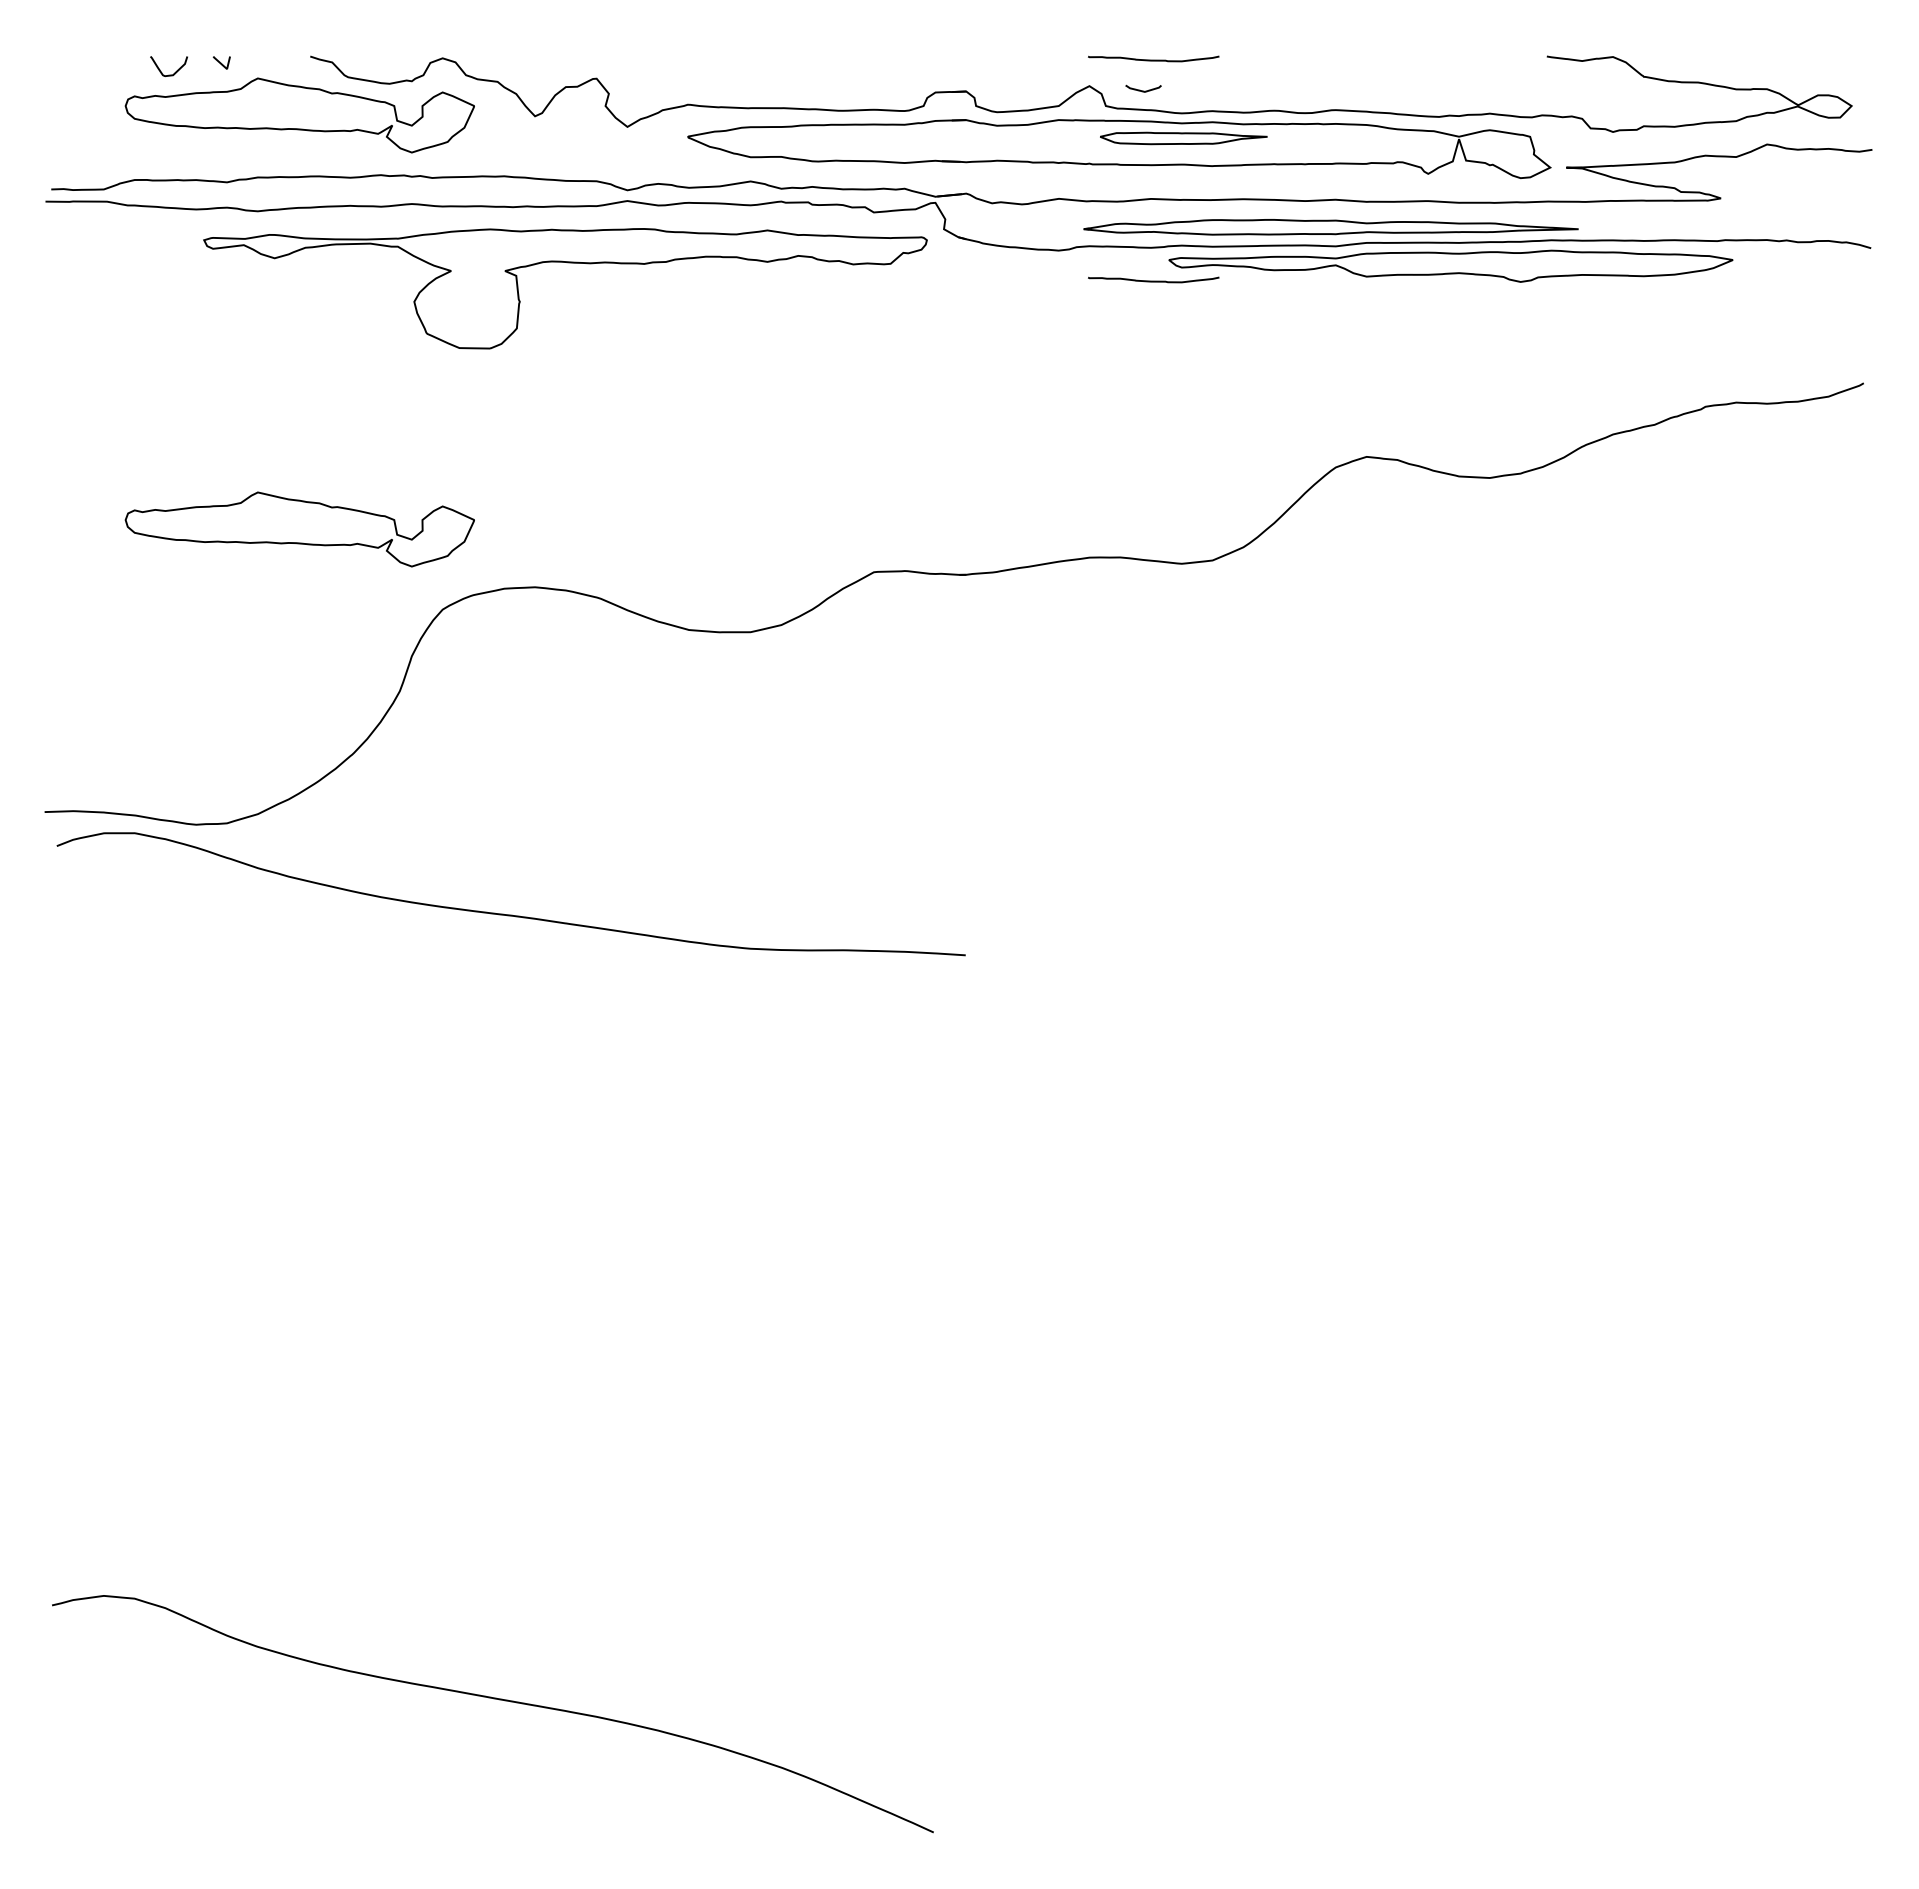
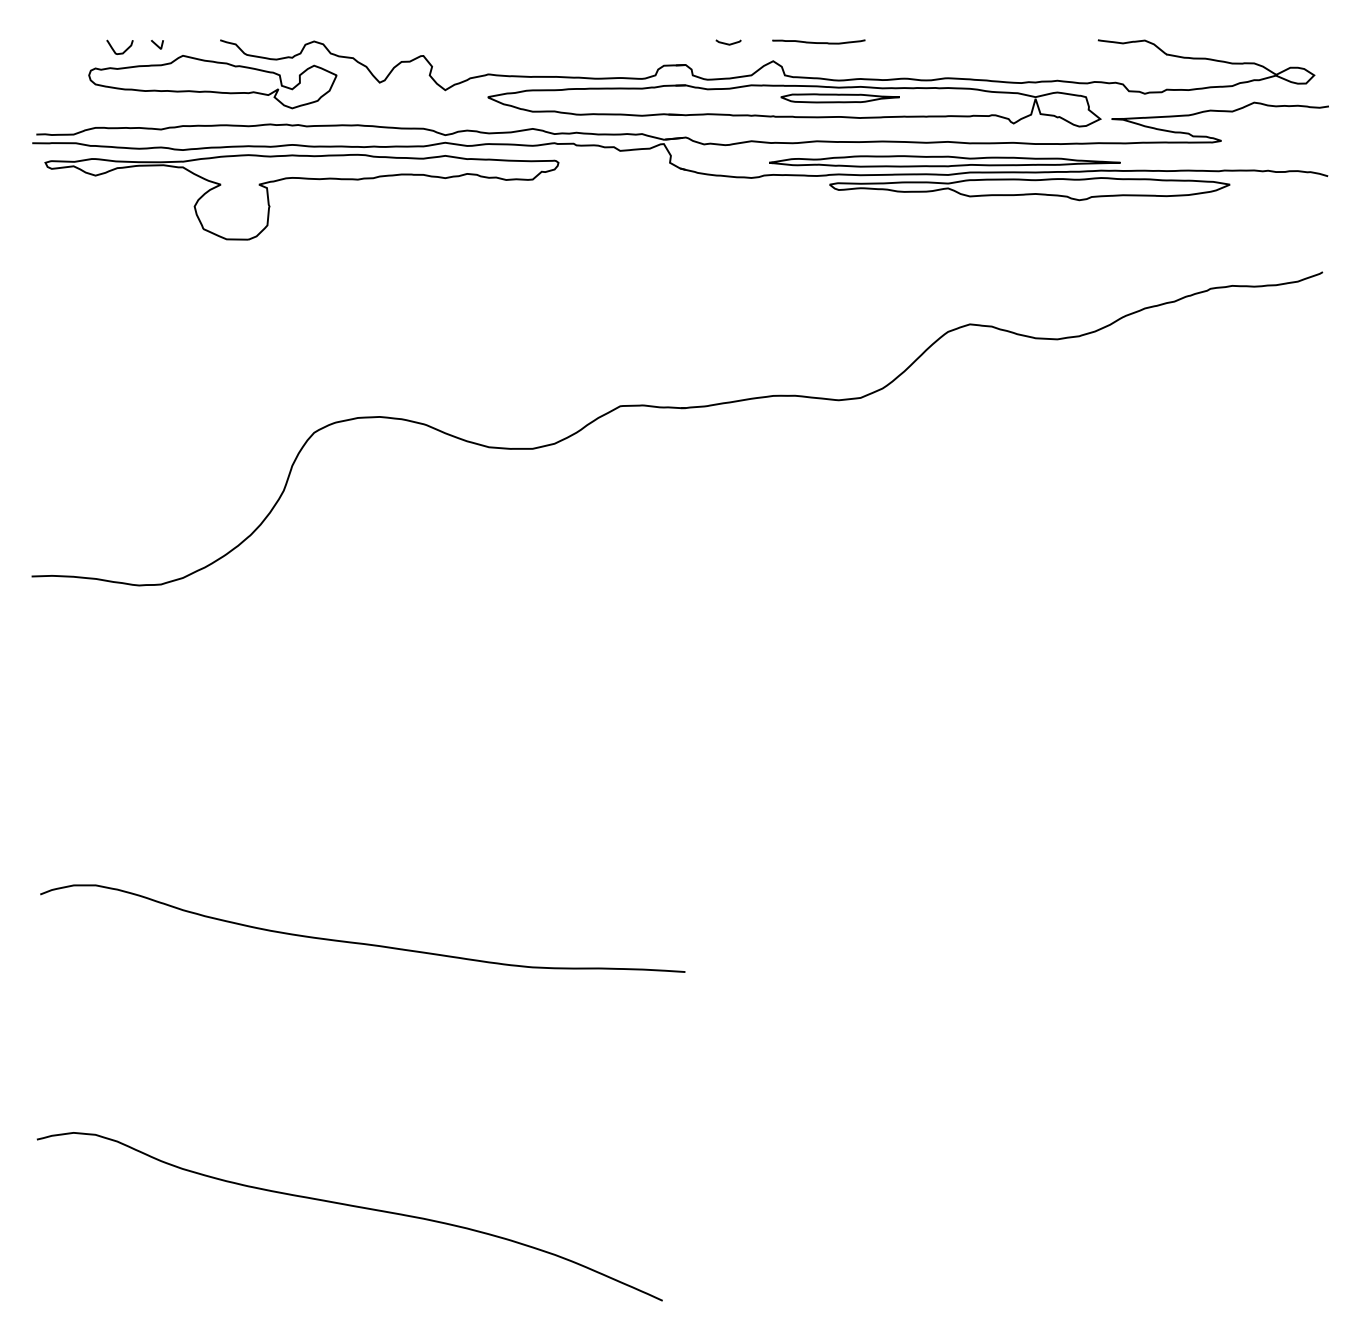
curve: (1143, 90) -> (728, 43), moved
part: (567, 263) -> (303, 179), moved
curve: (1153, 280) -> (818, 199), removed
part: (299, 529) -> (212, 375), removed
curve: (510, 914) -> (362, 943), moved

